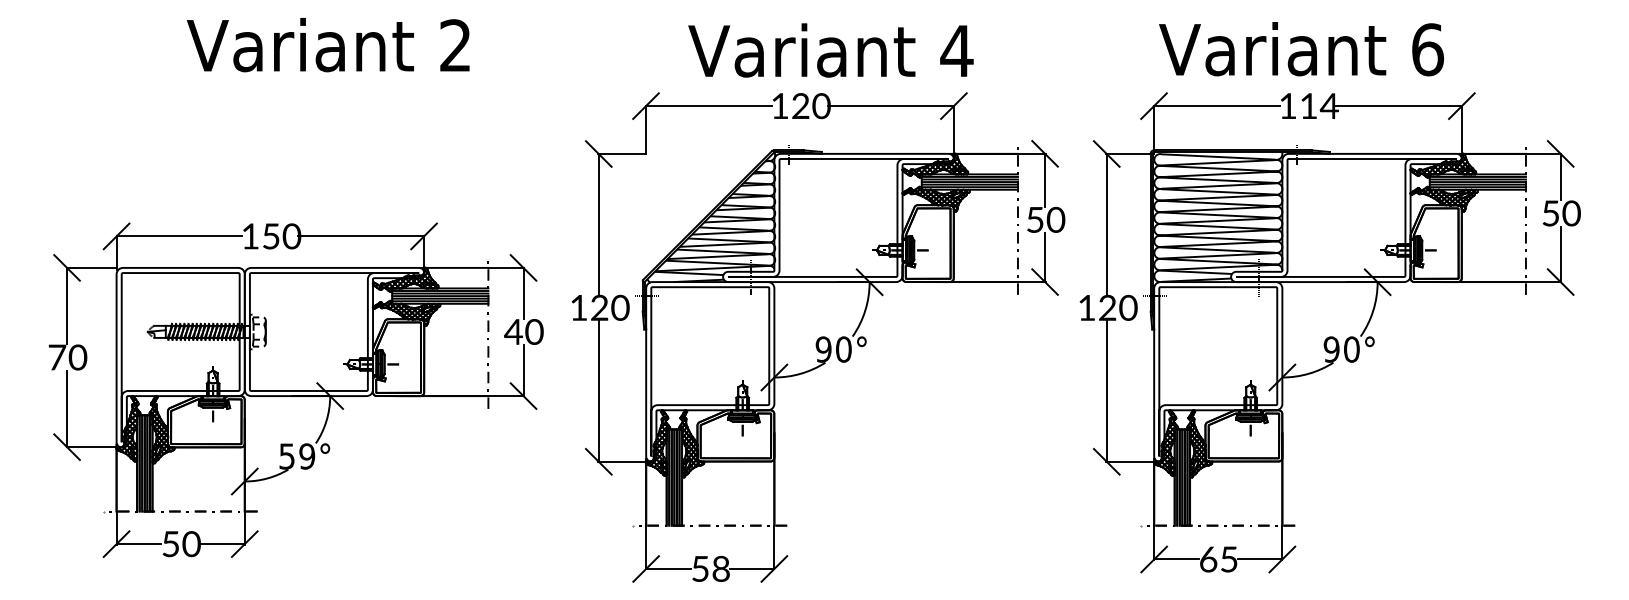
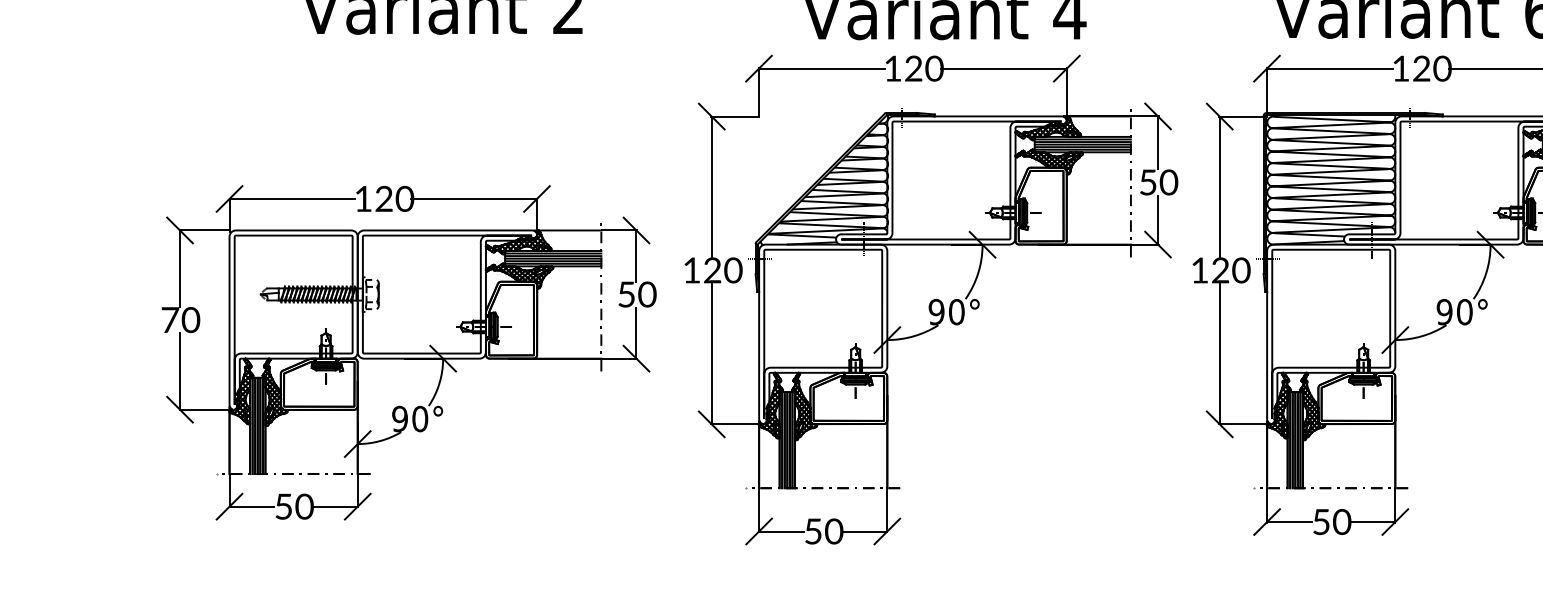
text: (1319, 106) -> (1432, 69), 114 -> 120
text: (270, 236) -> (383, 199), 150 -> 120
text: (513, 331) -> (626, 294), 40 -> 50
text: (297, 456) -> (410, 419), 59° -> 90°
text: (1219, 559) -> (1332, 522), 65 -> 50
text: (721, 569) -> (834, 532), 58 -> 50

